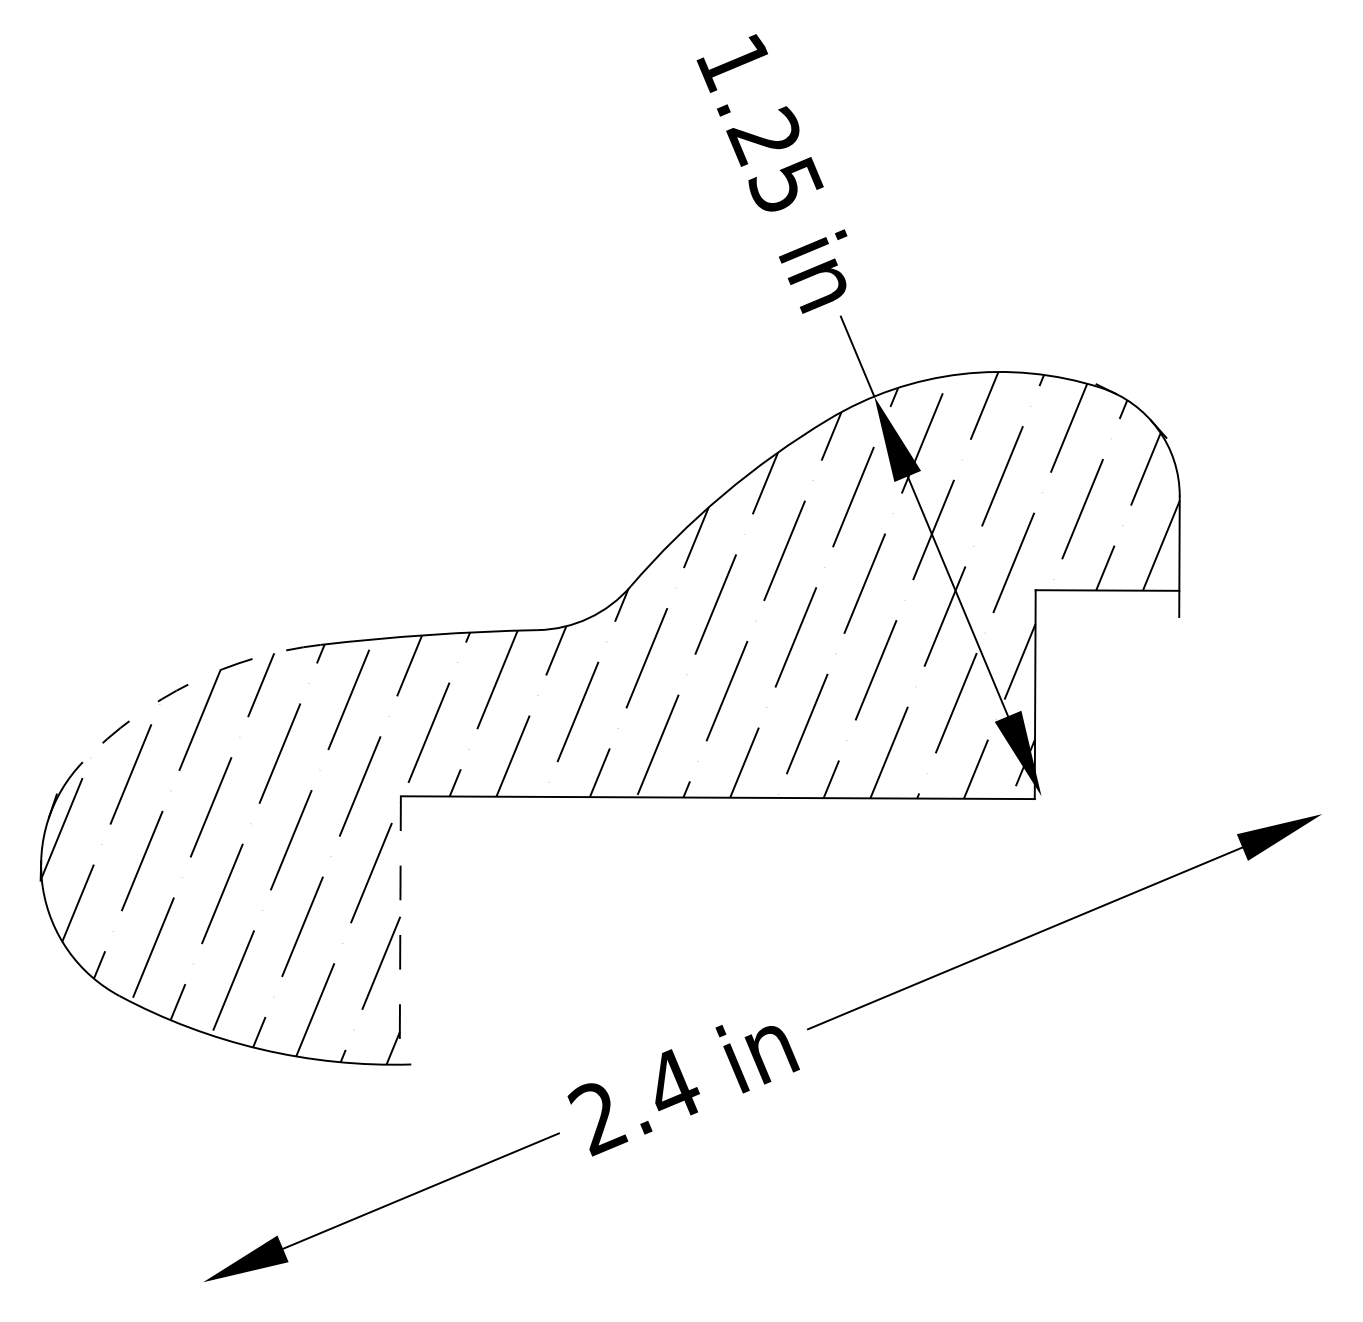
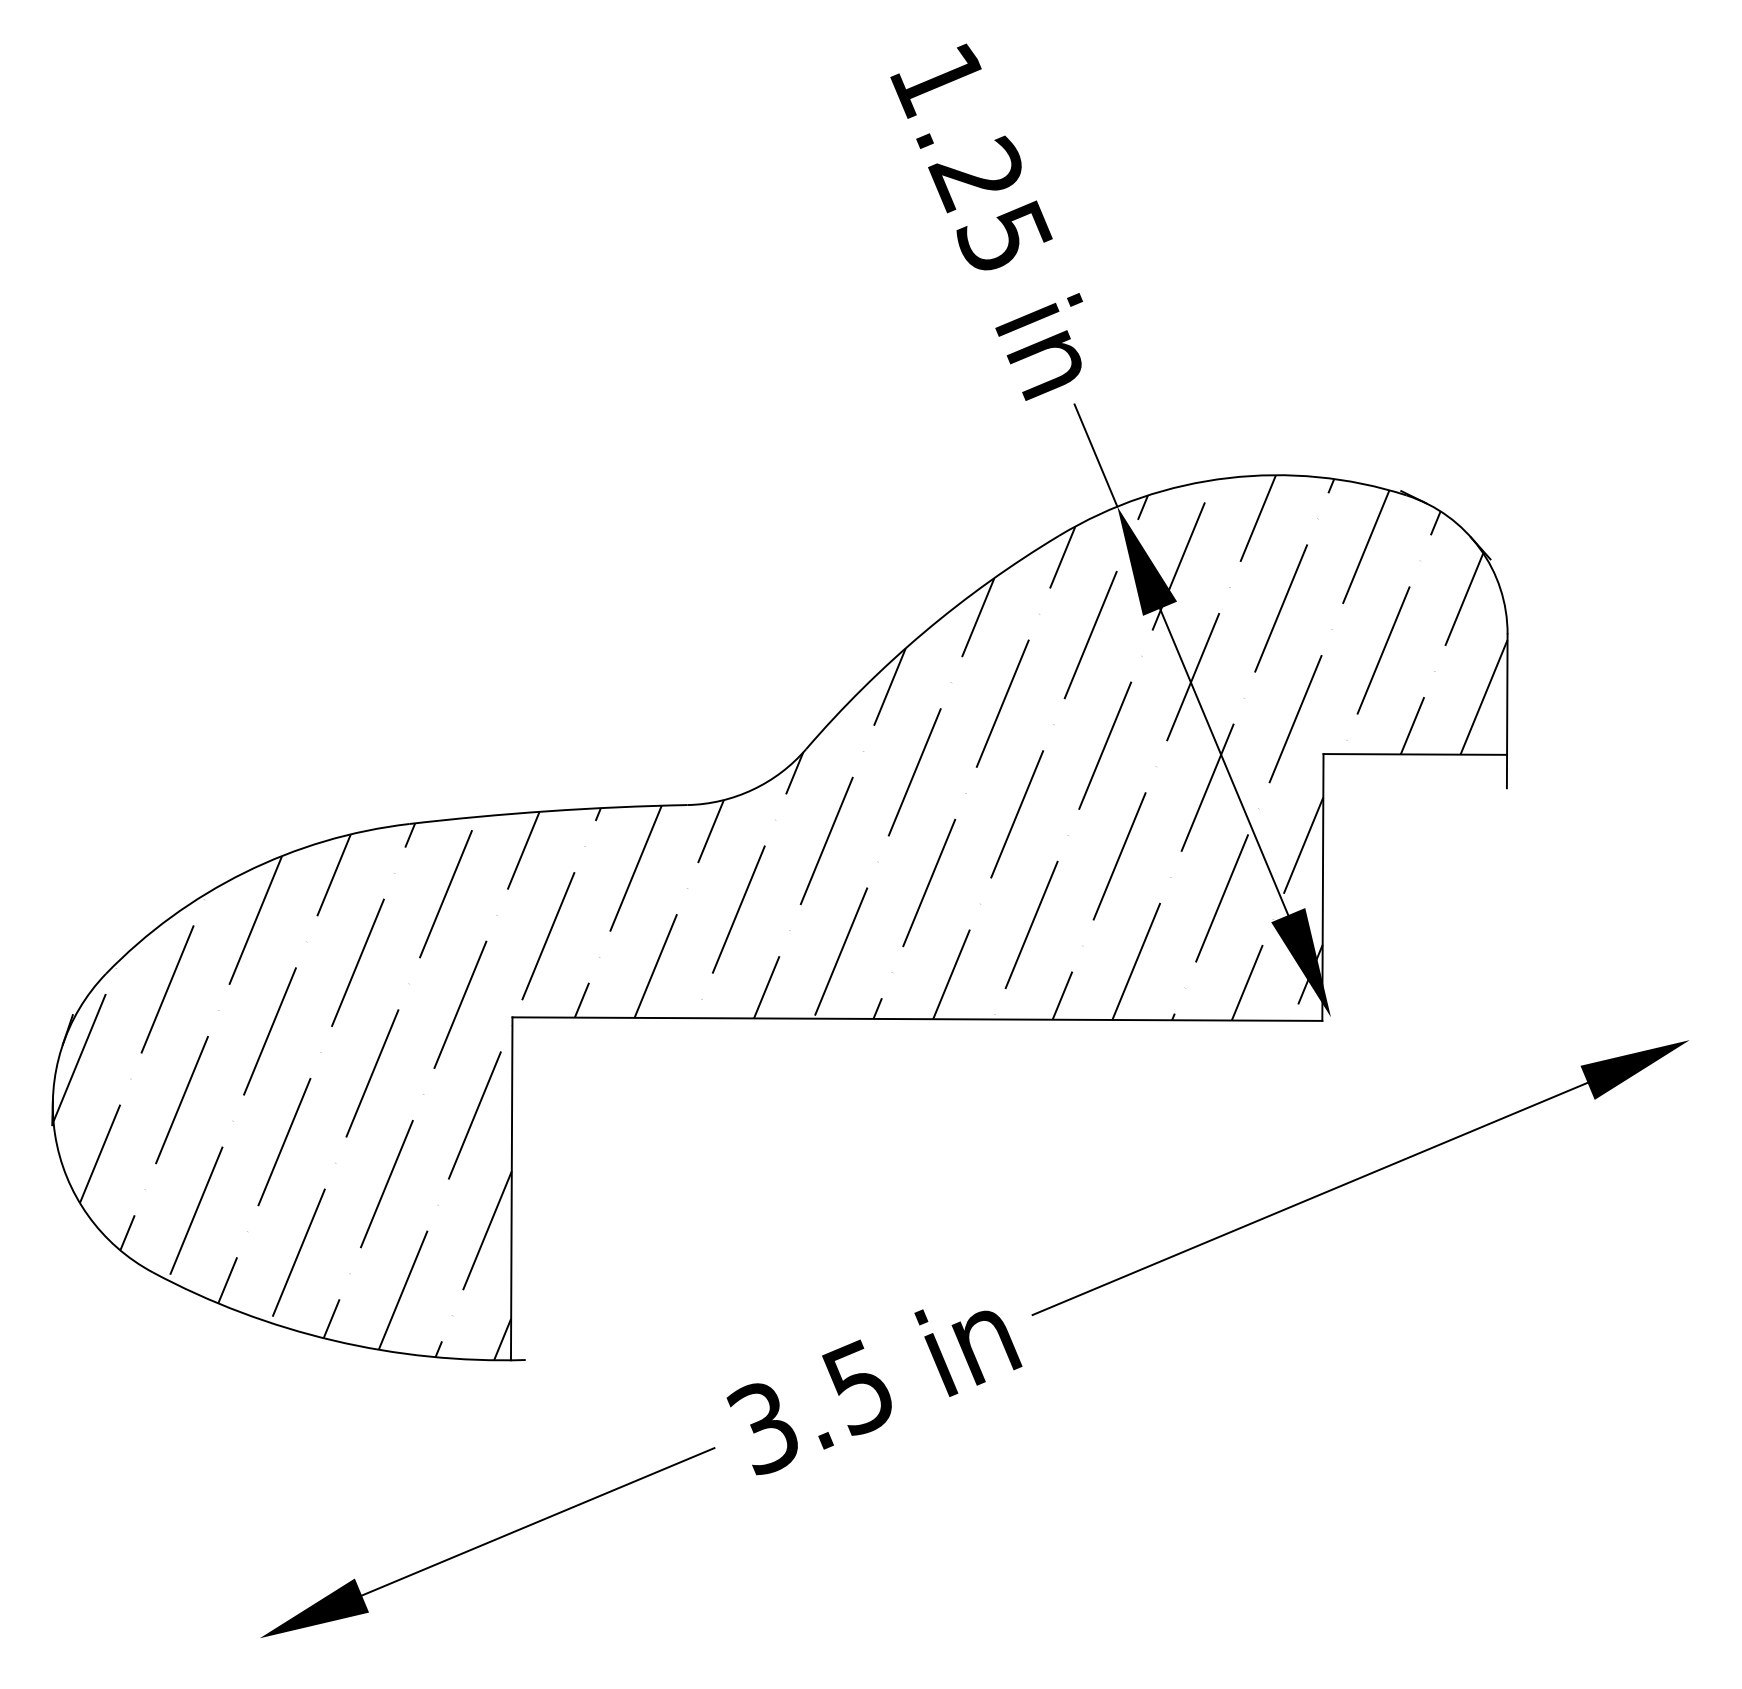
arc: (191, 682) -> (244, 872), dashed -> solid
line: (400, 931) -> (511, 1189), dashed -> solid
text: (633, 1102) -> (809, 1408), 2.4 -> 3.5

